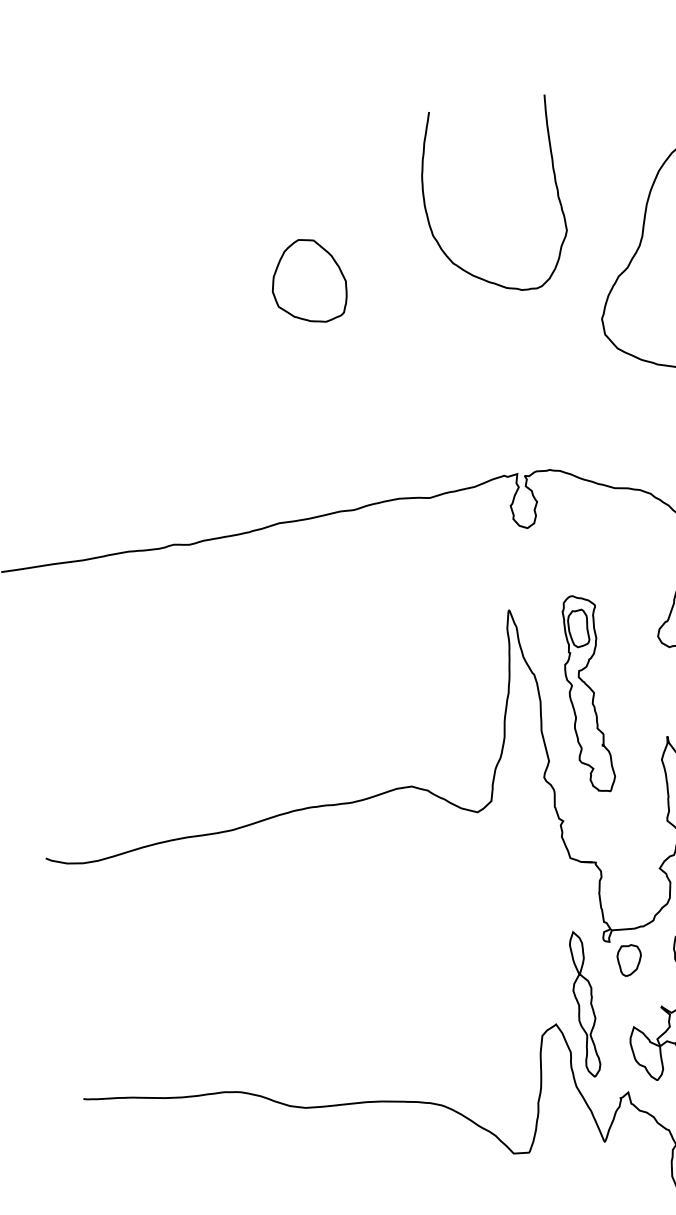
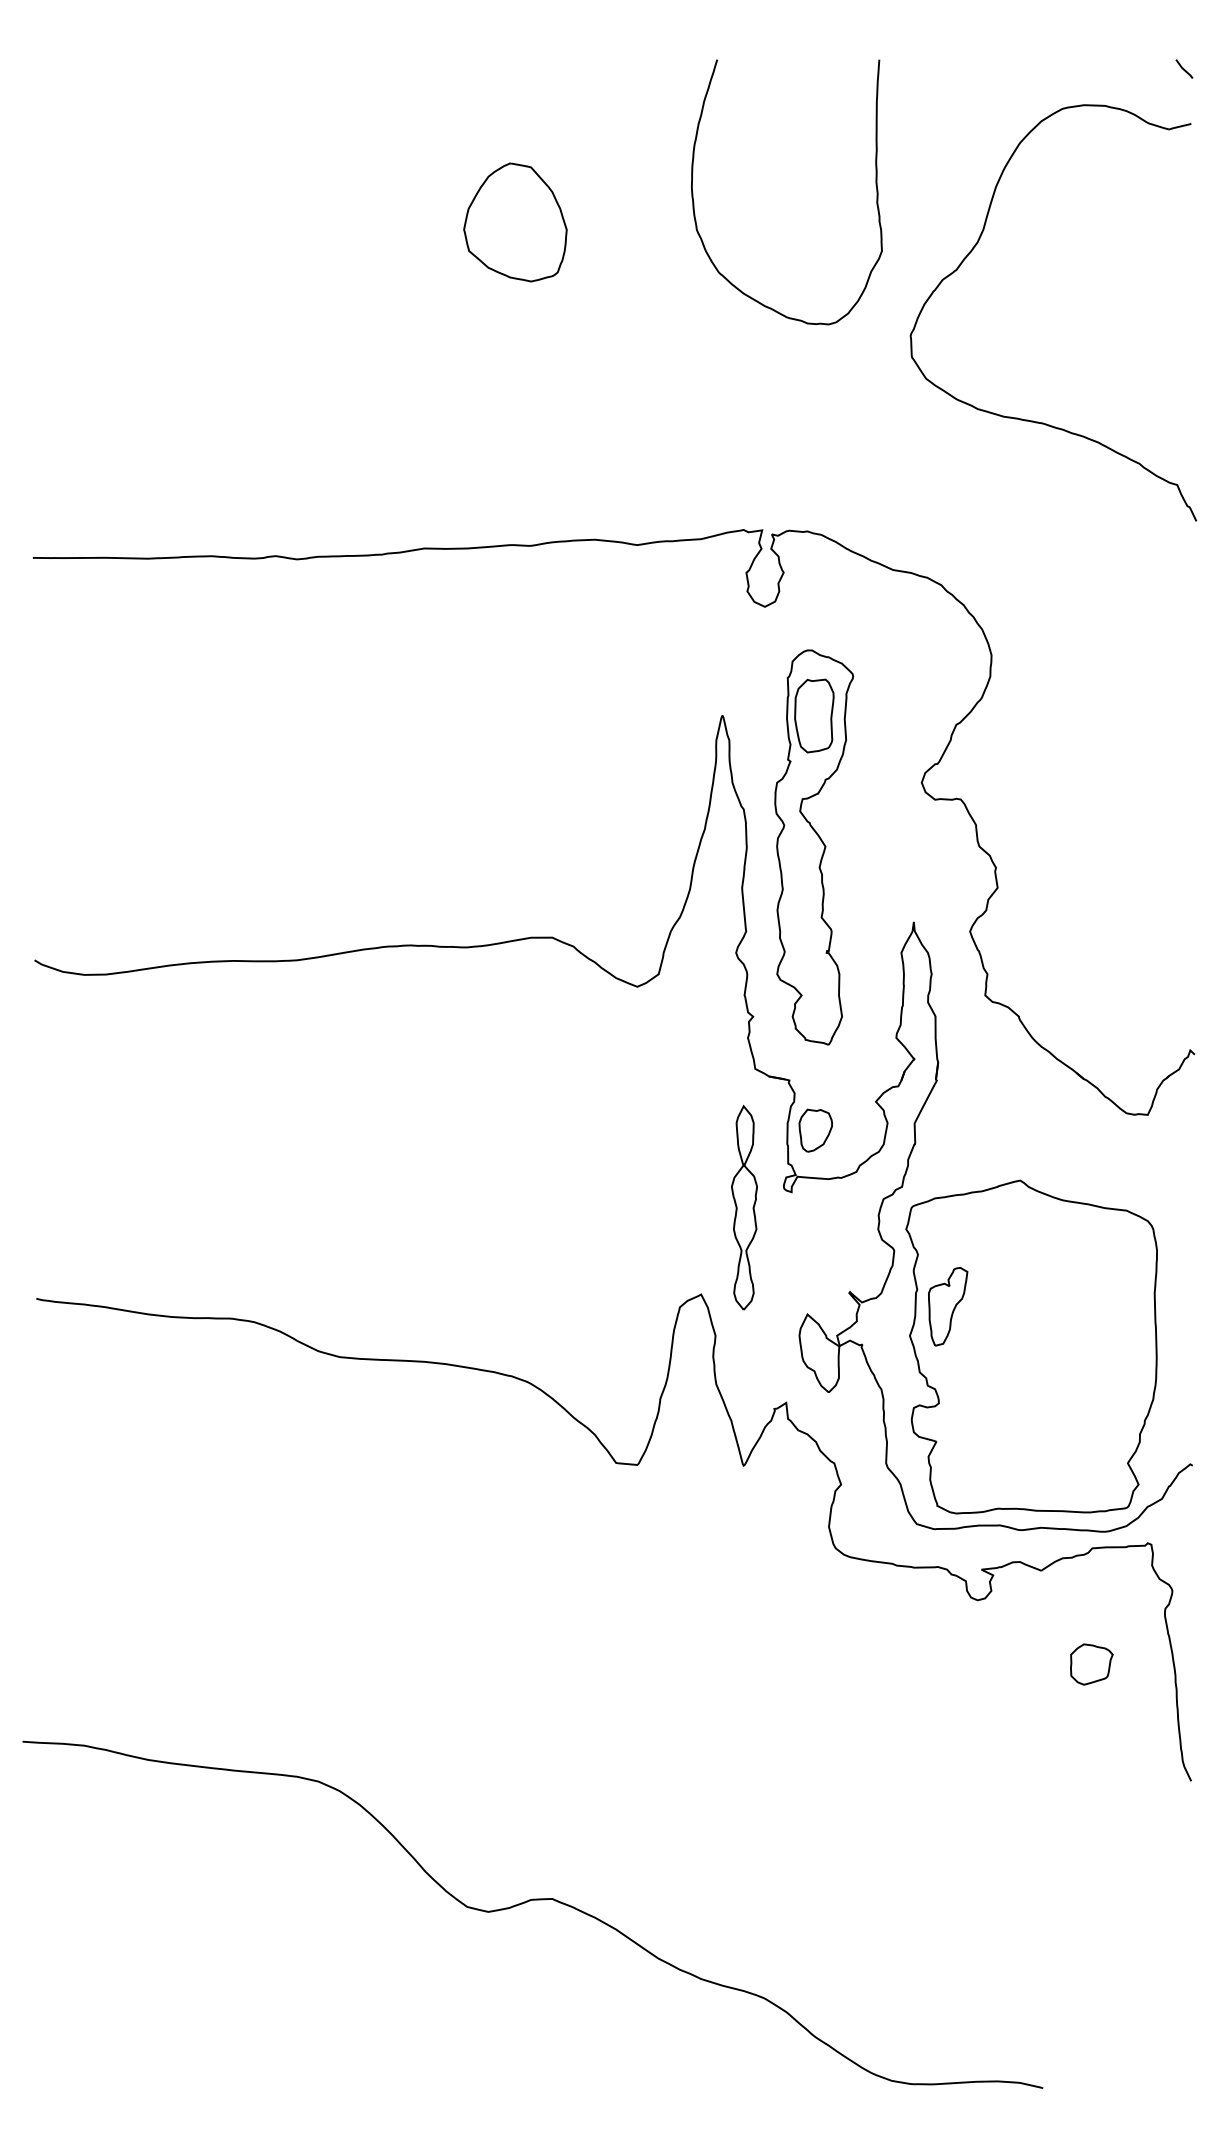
curve: (555, 184) -> (875, 185), moved
part: (588, 694) -> (814, 847), size x1.43
part: (629, 960) -> (815, 1130), moved
part: (584, 1004) -> (744, 1207), moved

